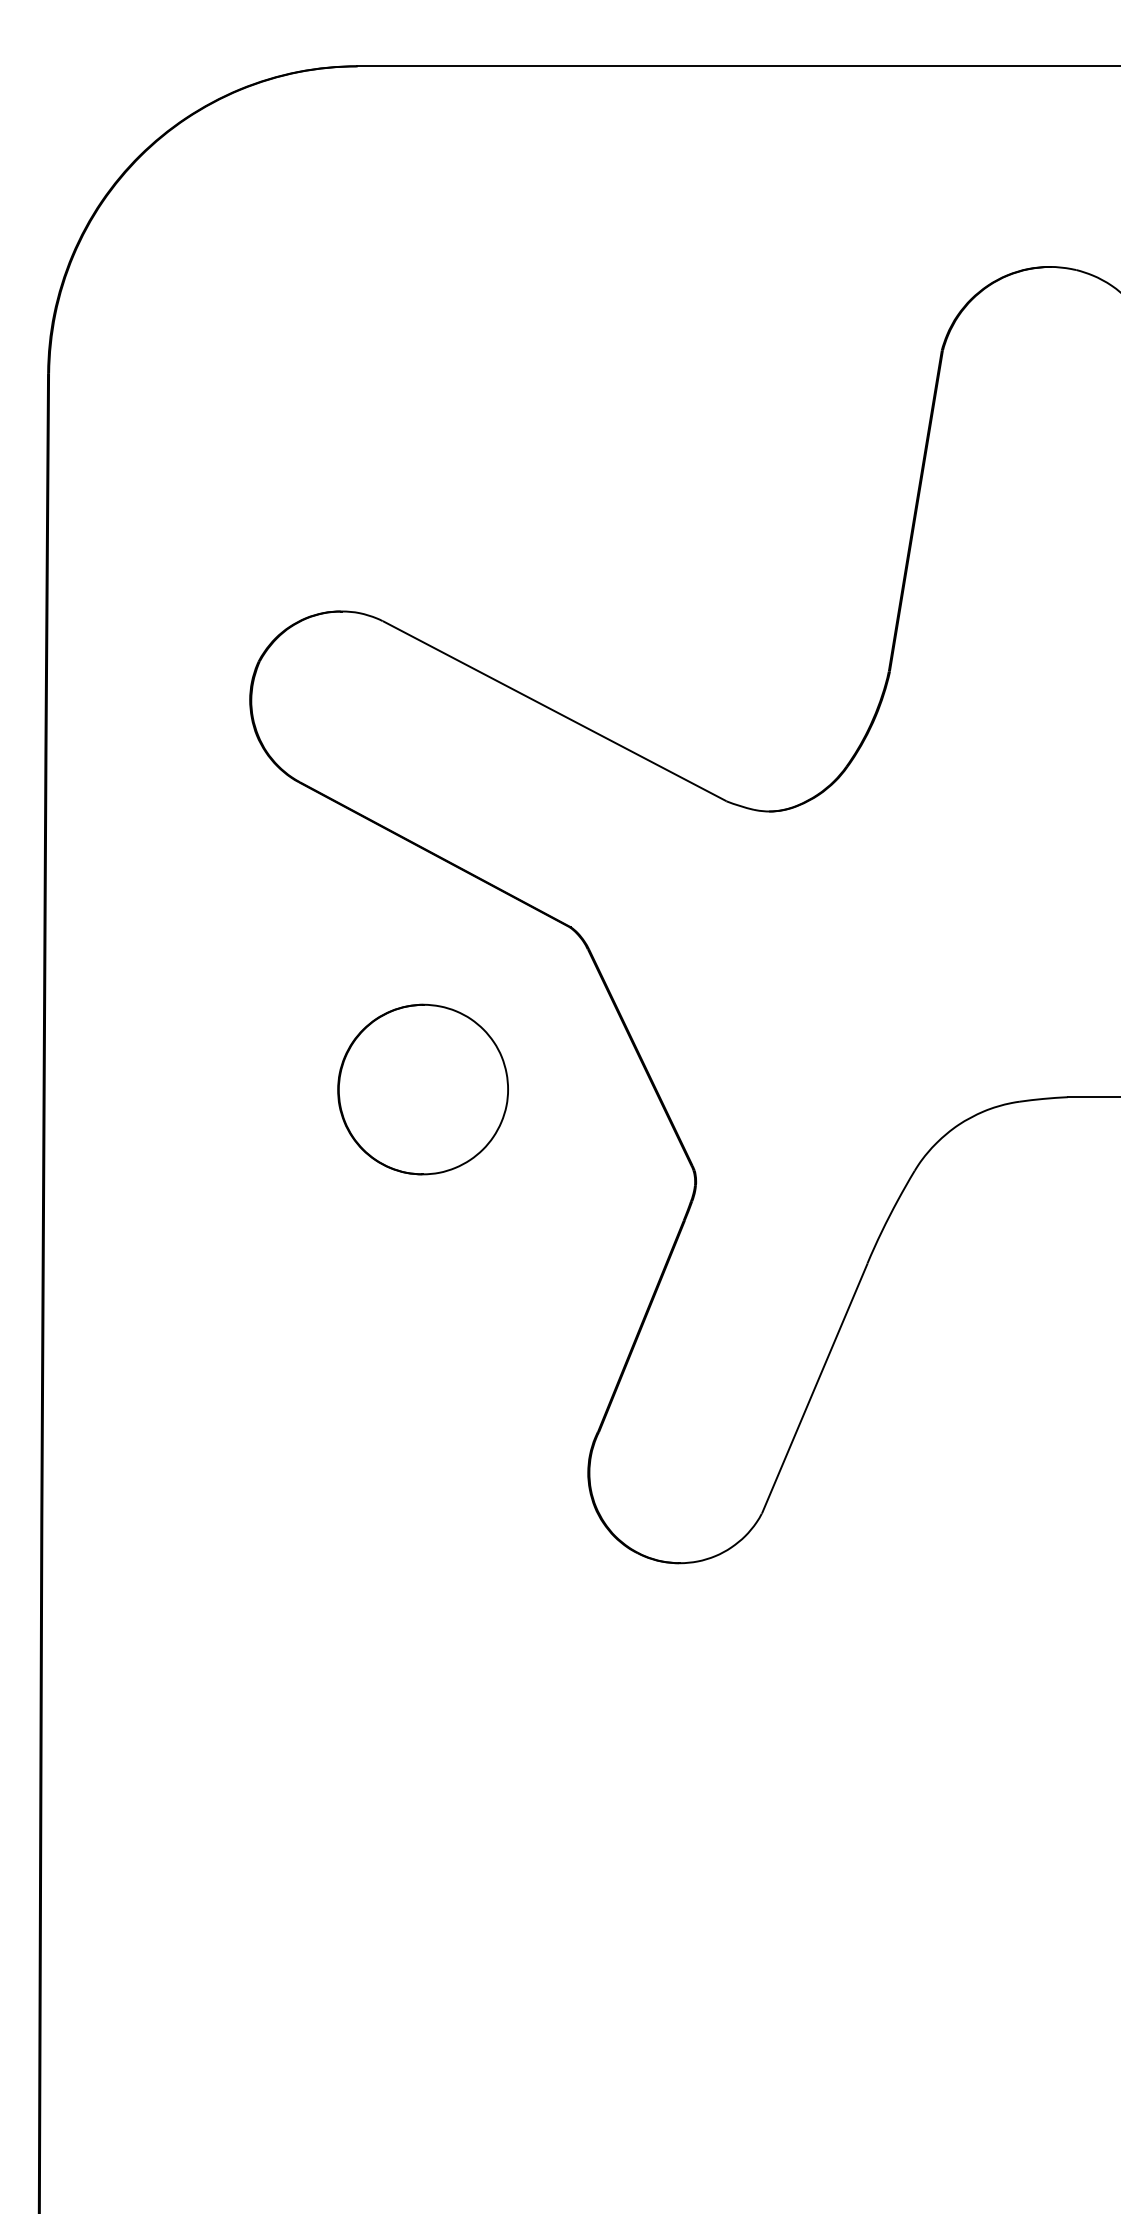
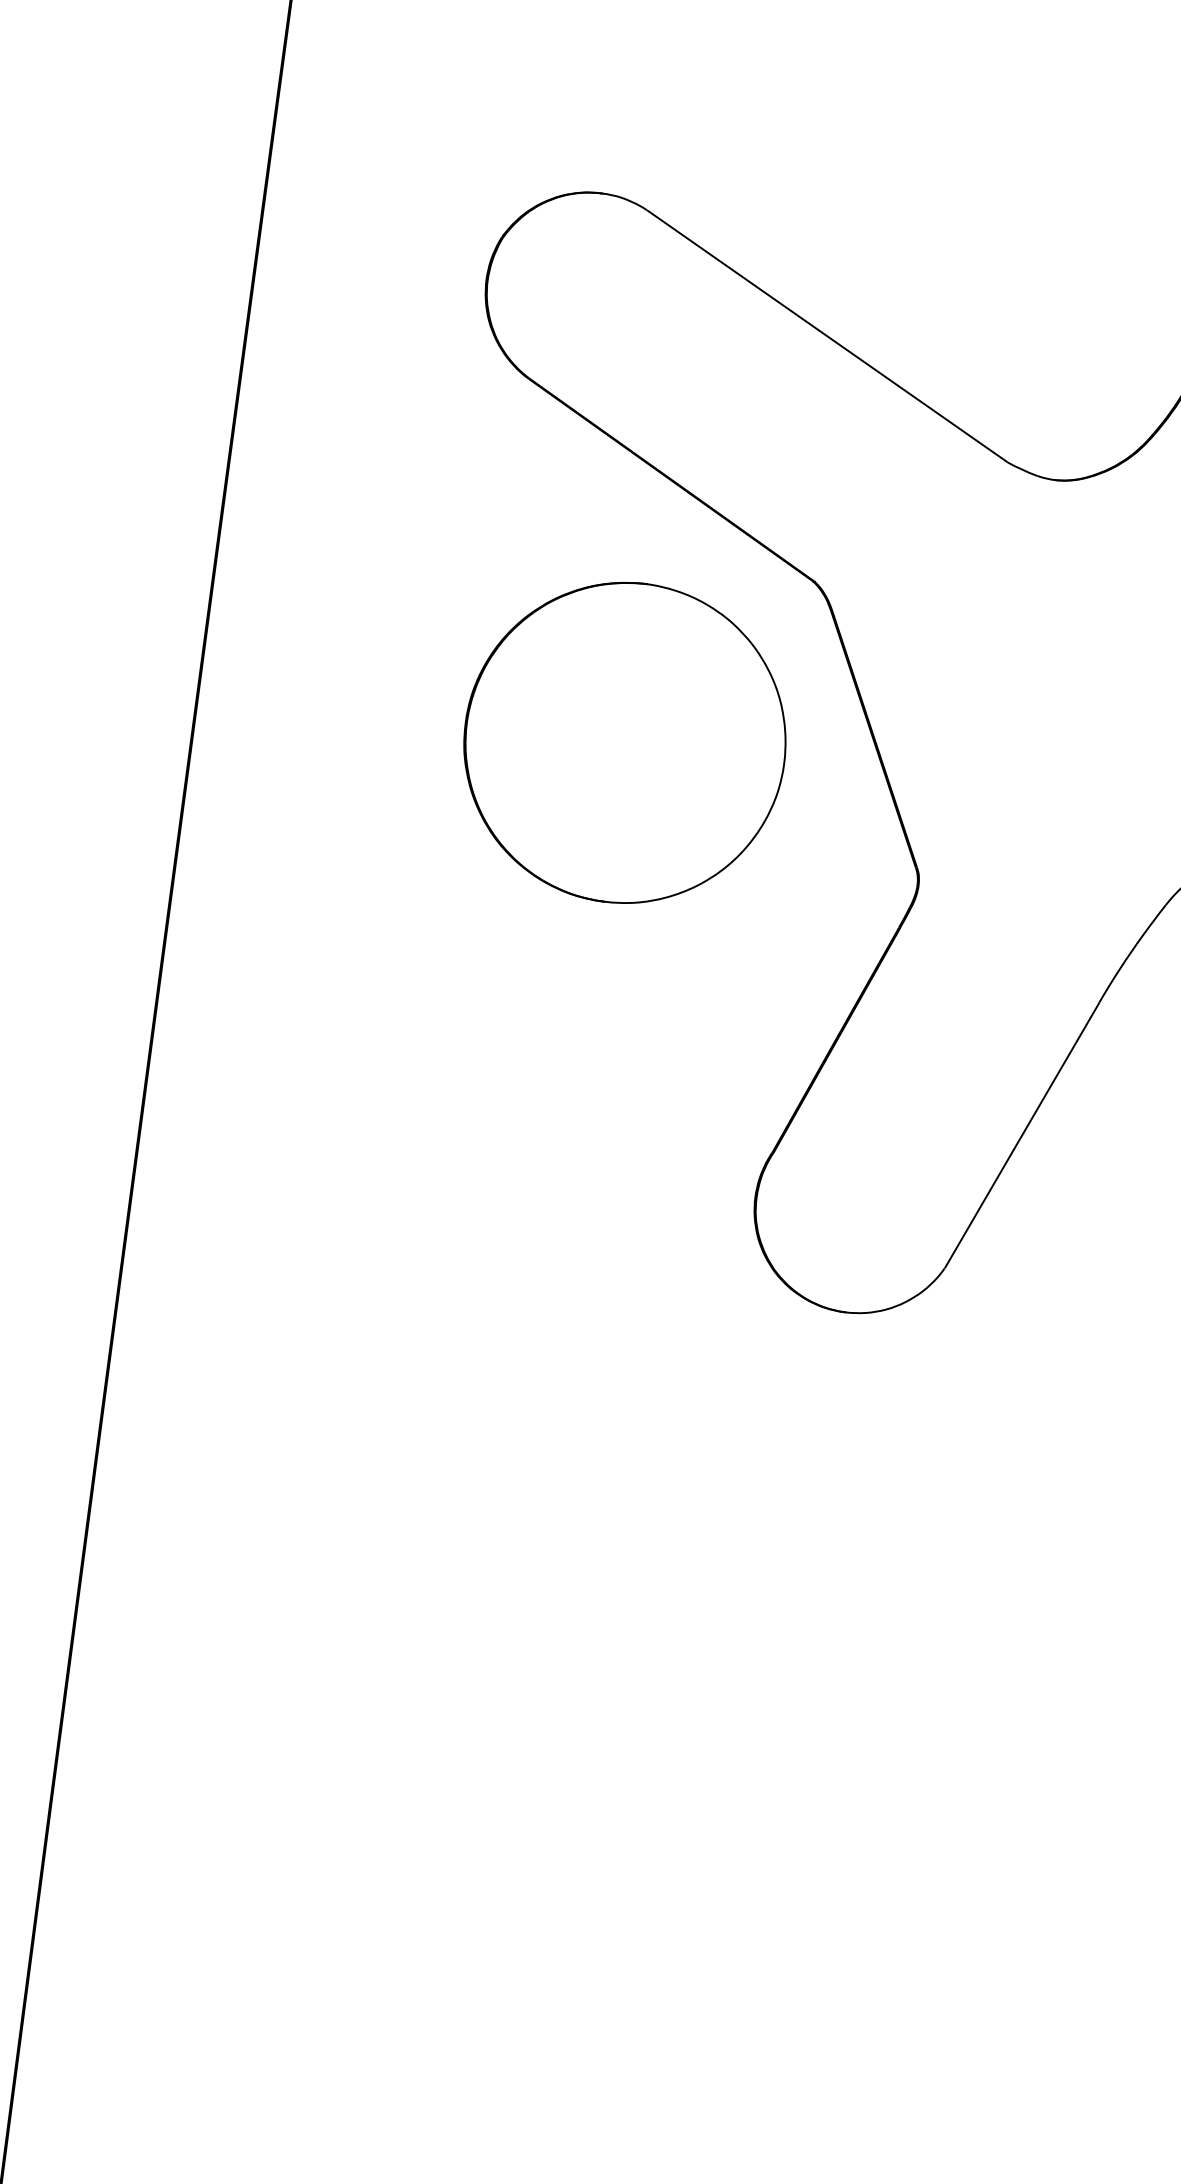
part: (422, 1089) -> (624, 742), size x1.67

